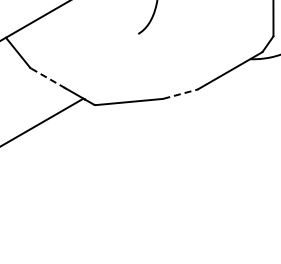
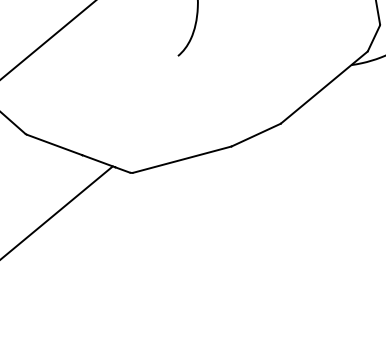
line: (48, 78) -> (55, 145), dashed -> solid
line: (180, 94) -> (256, 135), dashed -> solid

